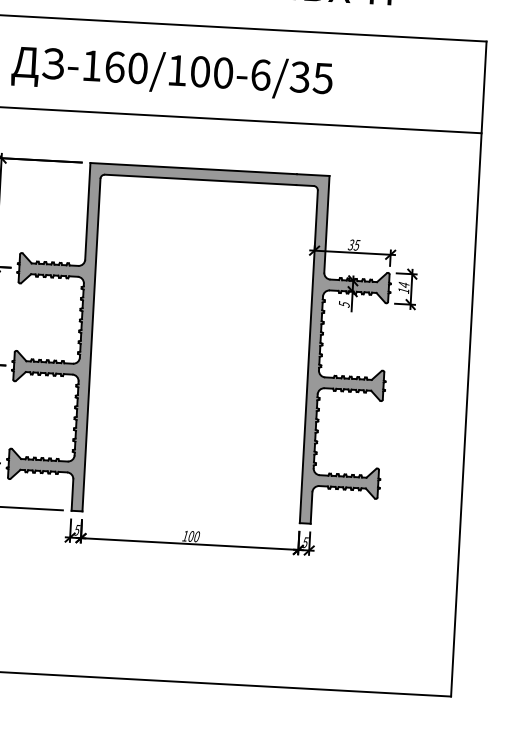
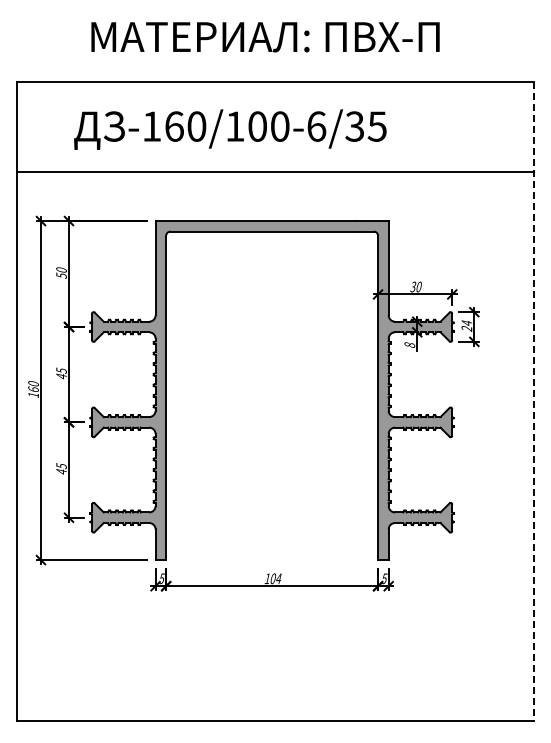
text: (357, 244) -> (419, 286), 35 -> 30
text: (403, 290) -> (466, 328), 14 -> 24
text: (343, 304) -> (409, 345), 5 -> 8
line: (469, 369) -> (534, 401), solid -> dashed
text: (196, 536) -> (278, 578), 100 -> 104

